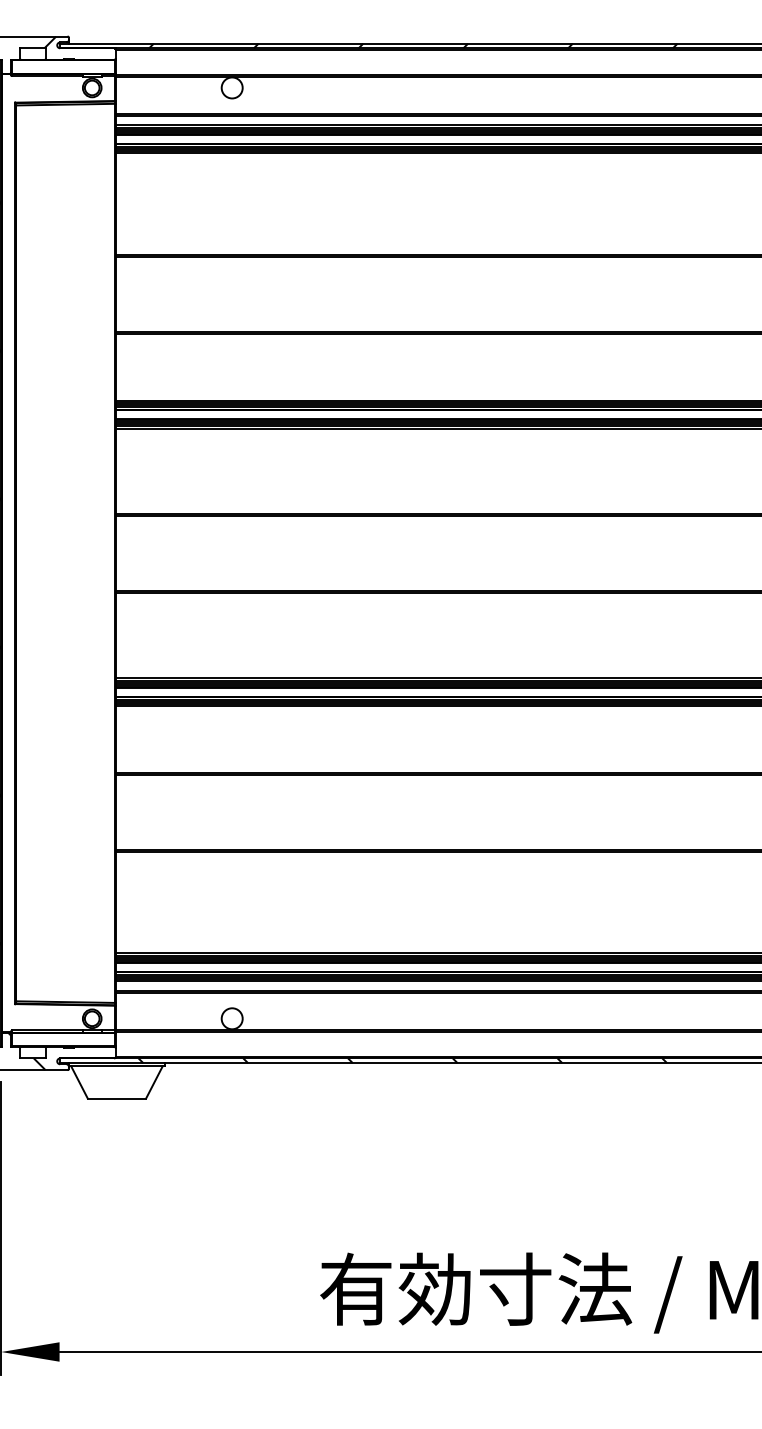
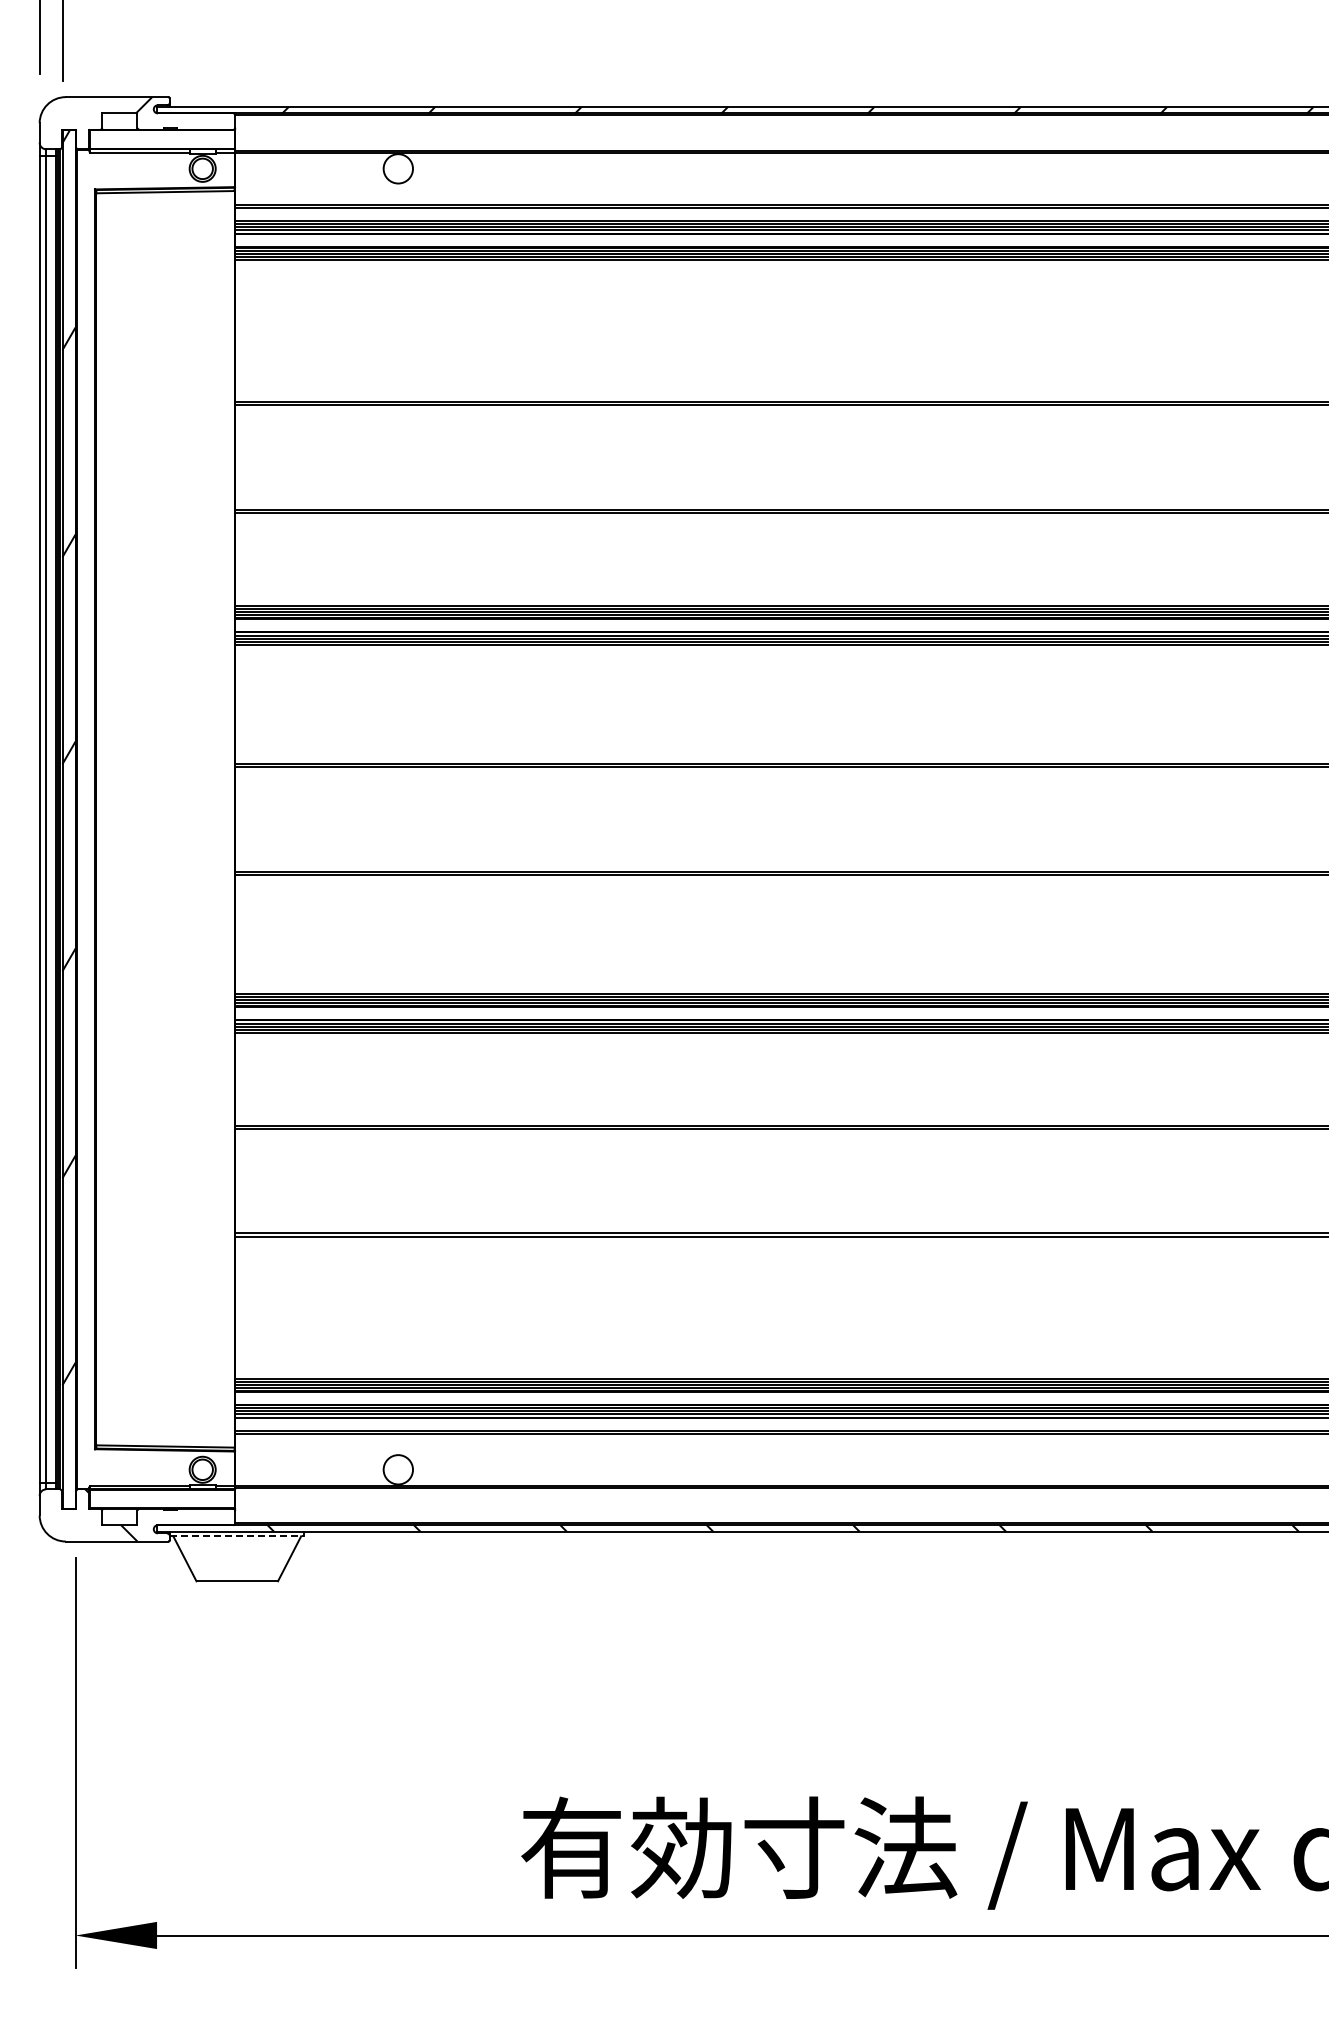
line: (117, 1066) -> (237, 1536), solid -> dashed

